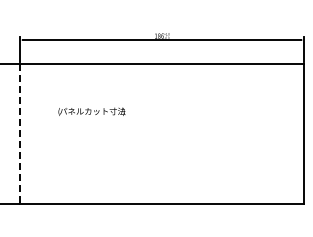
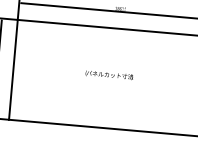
text: (91, 111) -> (109, 75), moved
line: (20, 134) -> (13, 70), dashed -> solid

